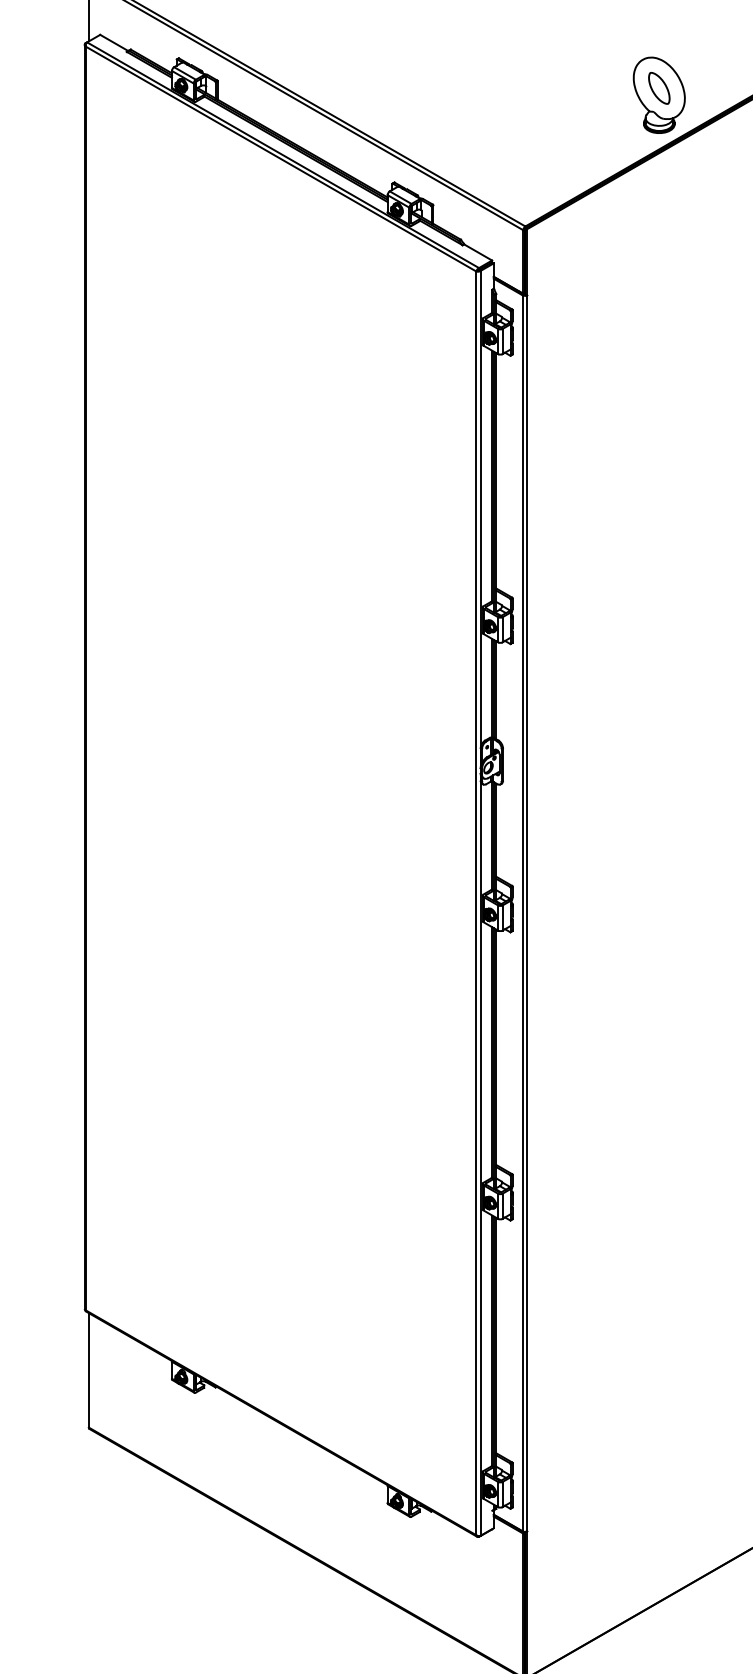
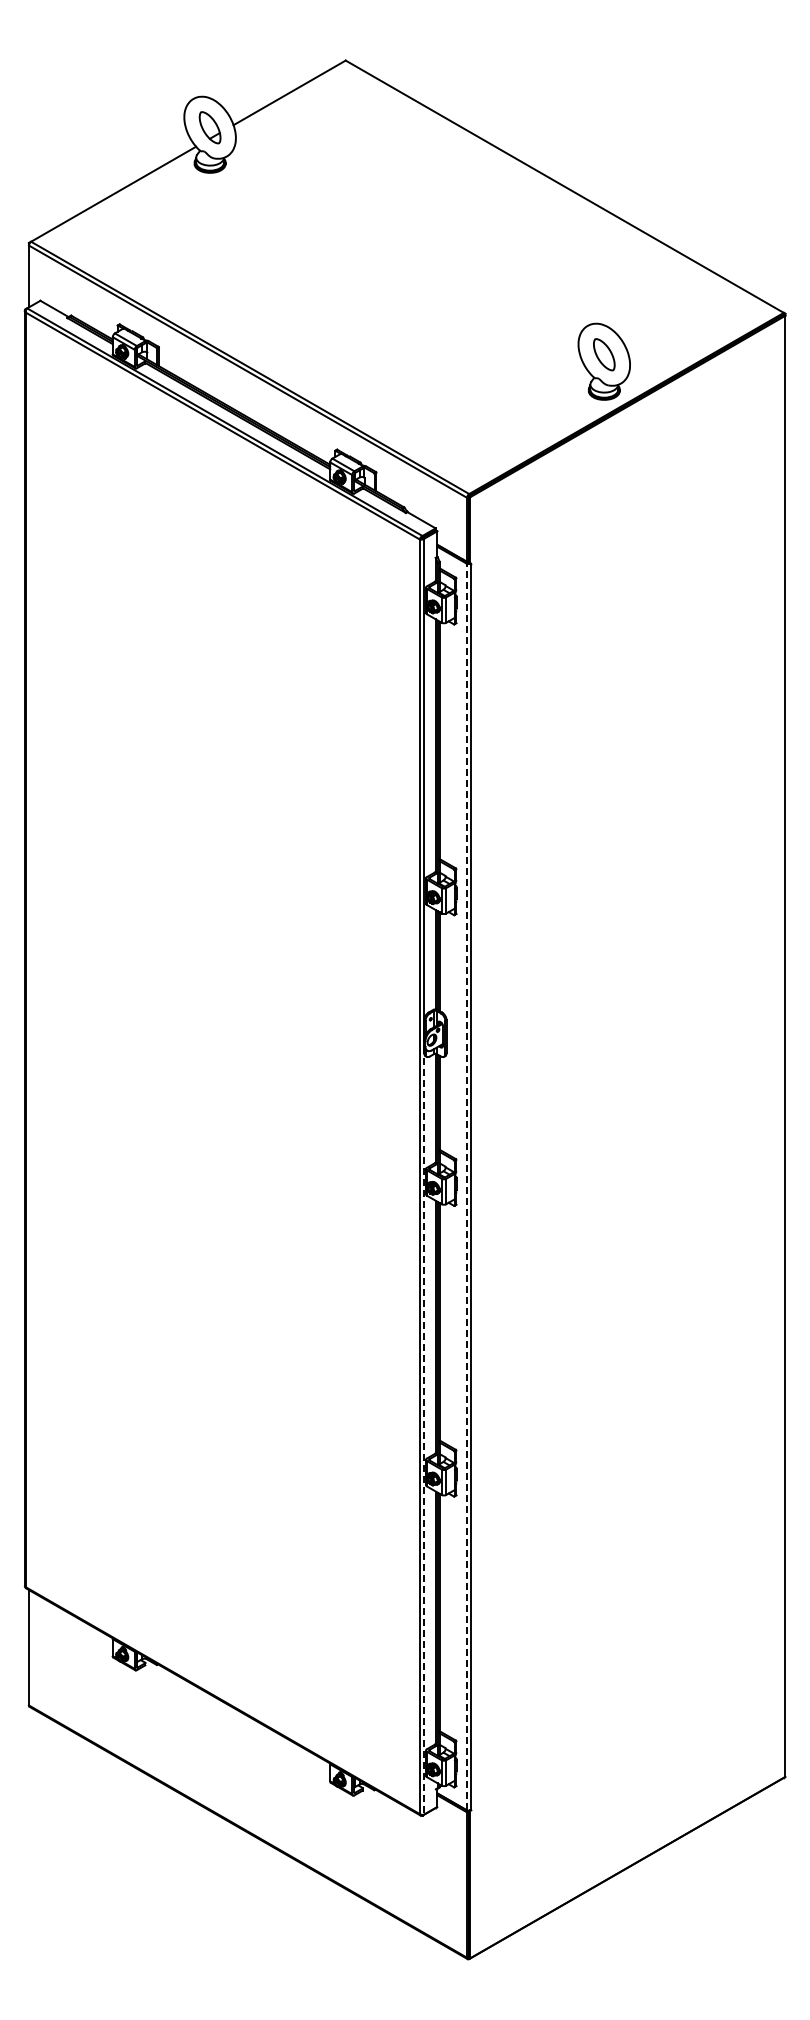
line: (522, 913) -> (466, 1186), solid -> dashed
line: (481, 1155) -> (424, 1431), solid -> dashed

